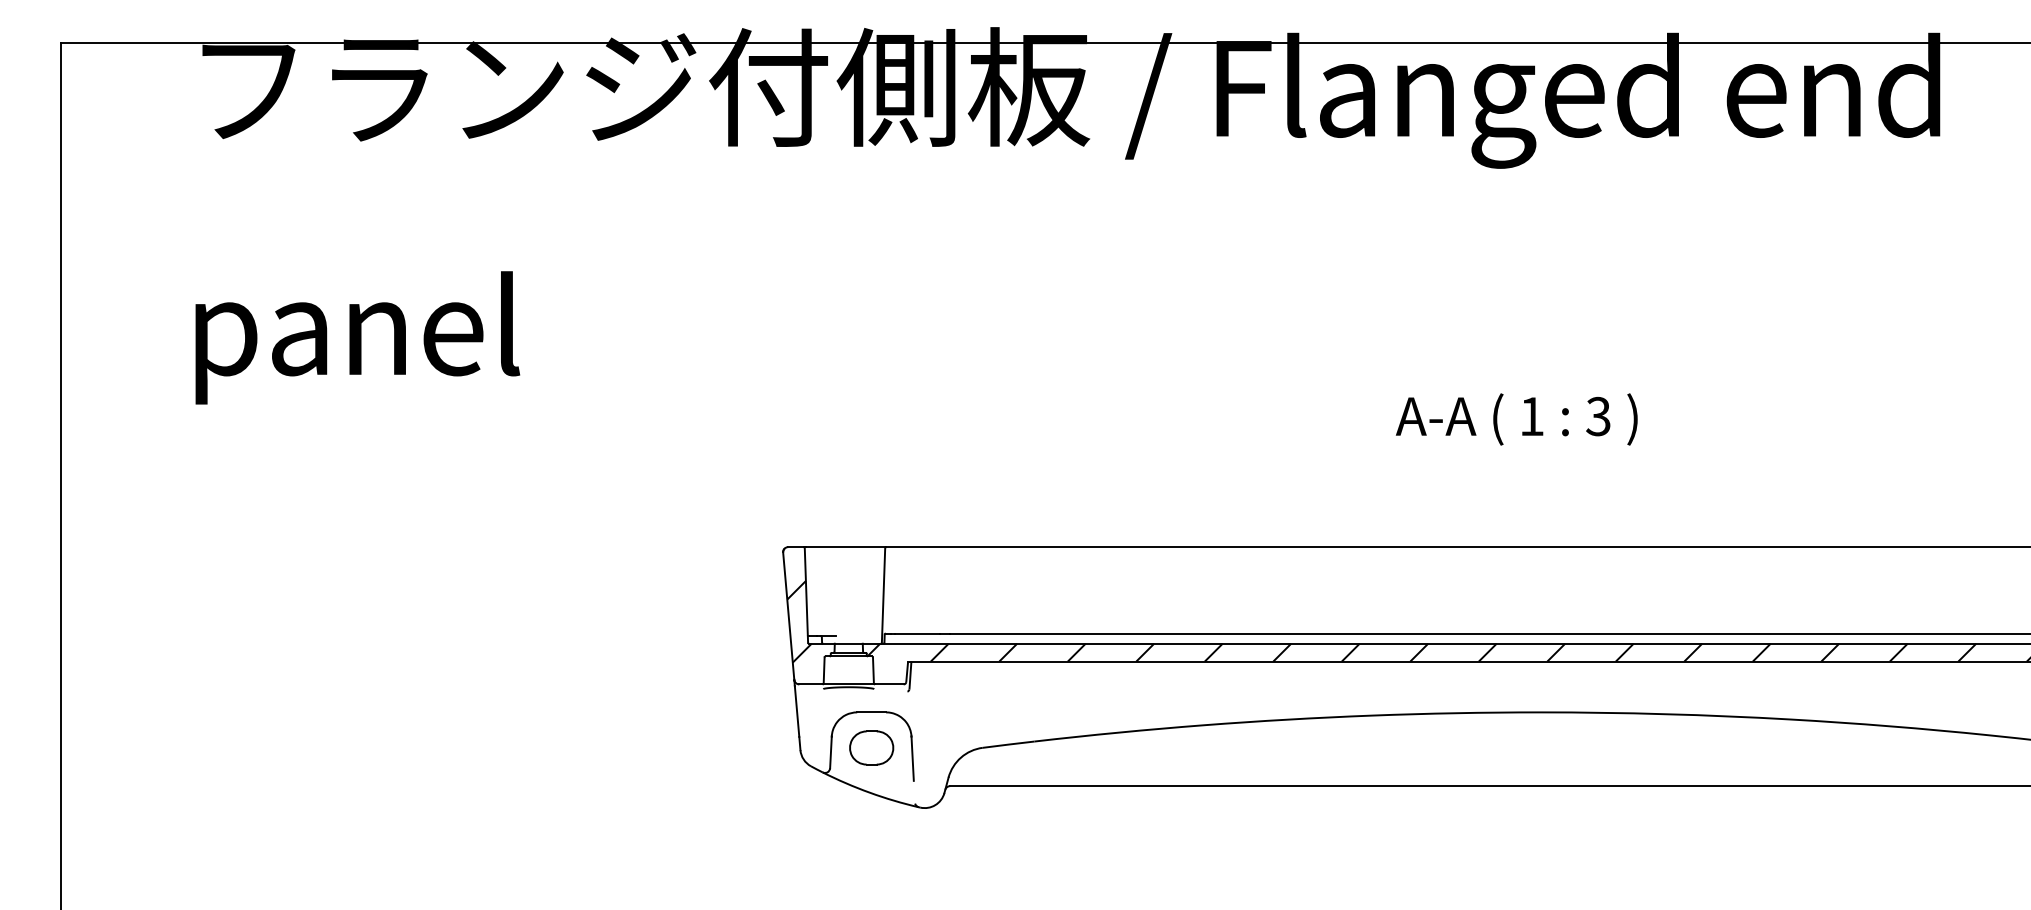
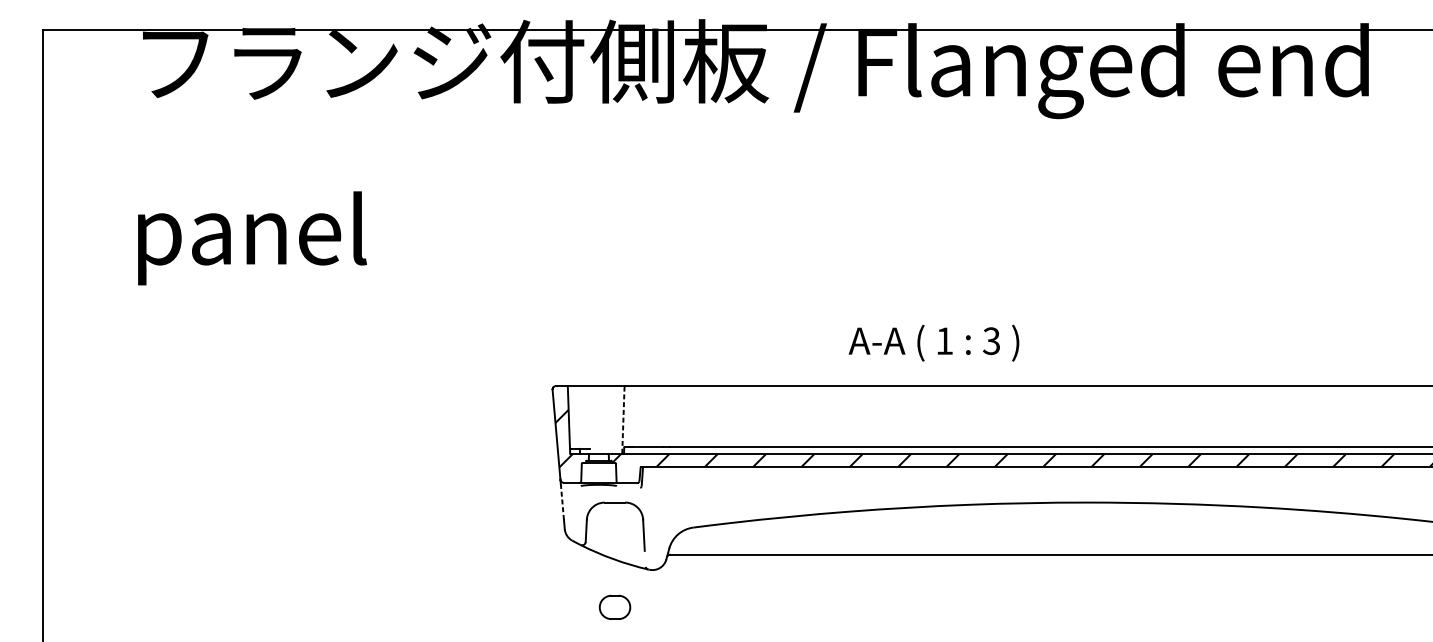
text: (1516, 419) -> (933, 343), moved
line: (883, 595) -> (623, 420), solid -> dashed
line: (797, 711) -> (562, 501), solid -> dashed
part: (871, 747) -> (614, 607), moved

